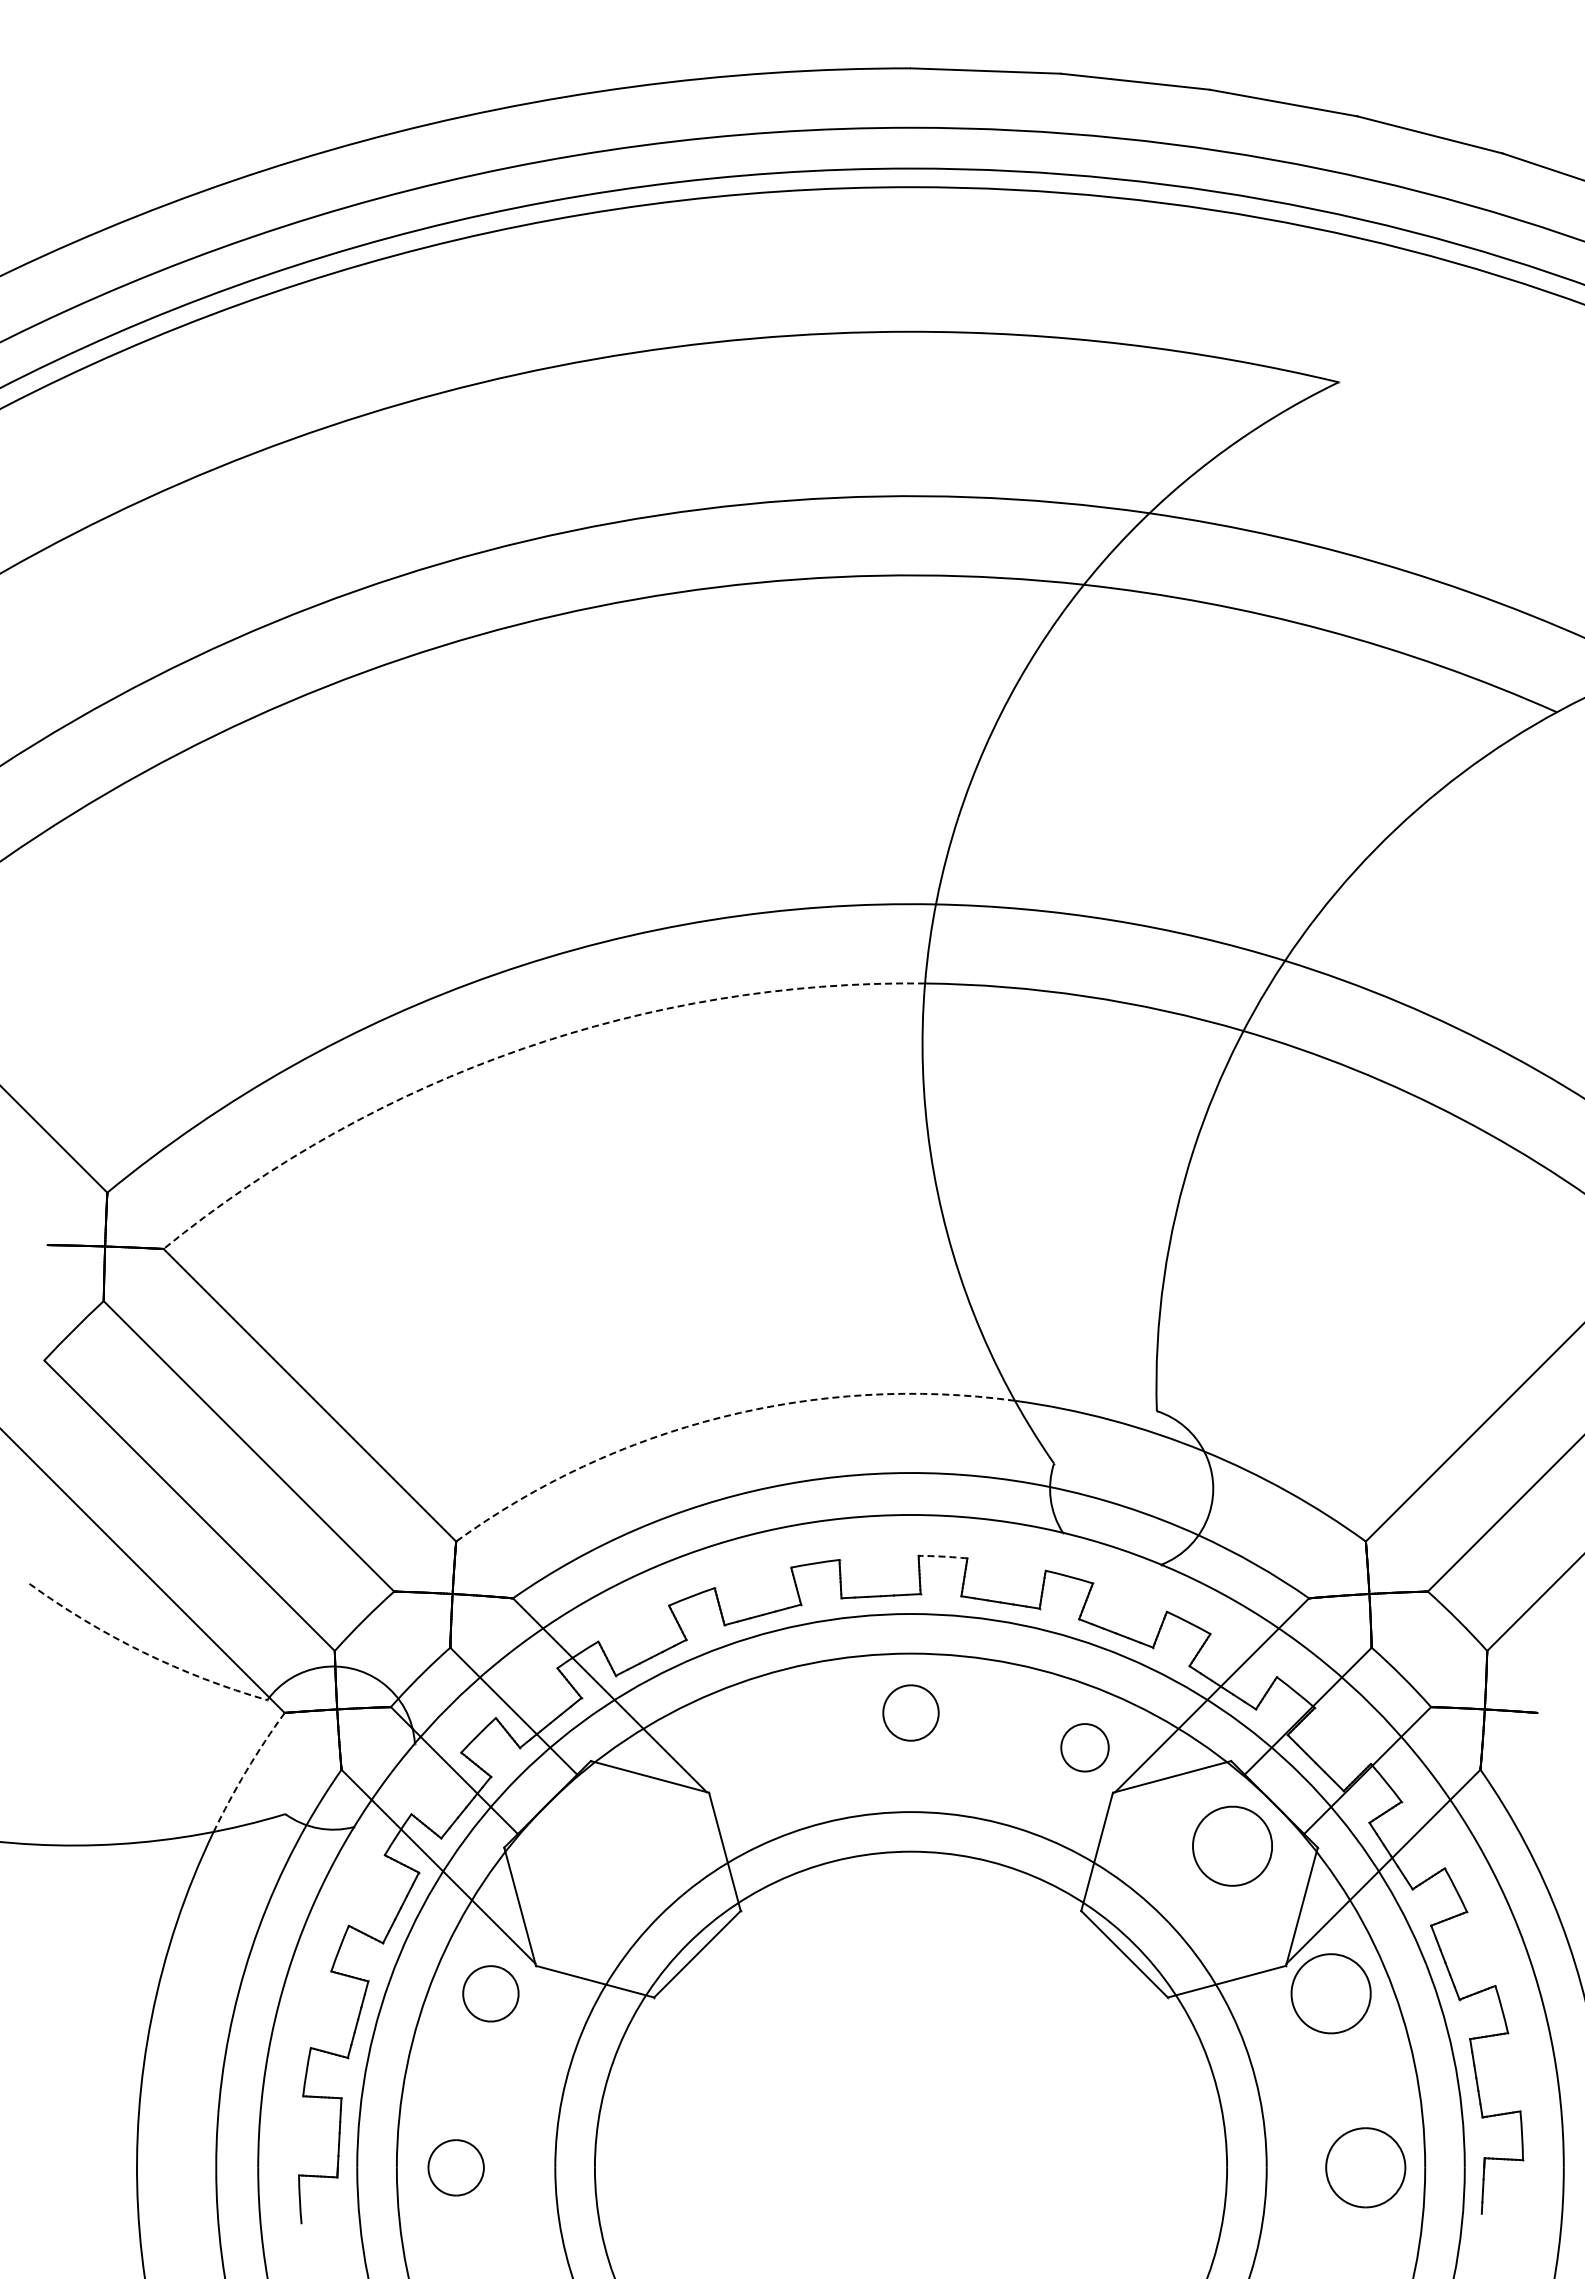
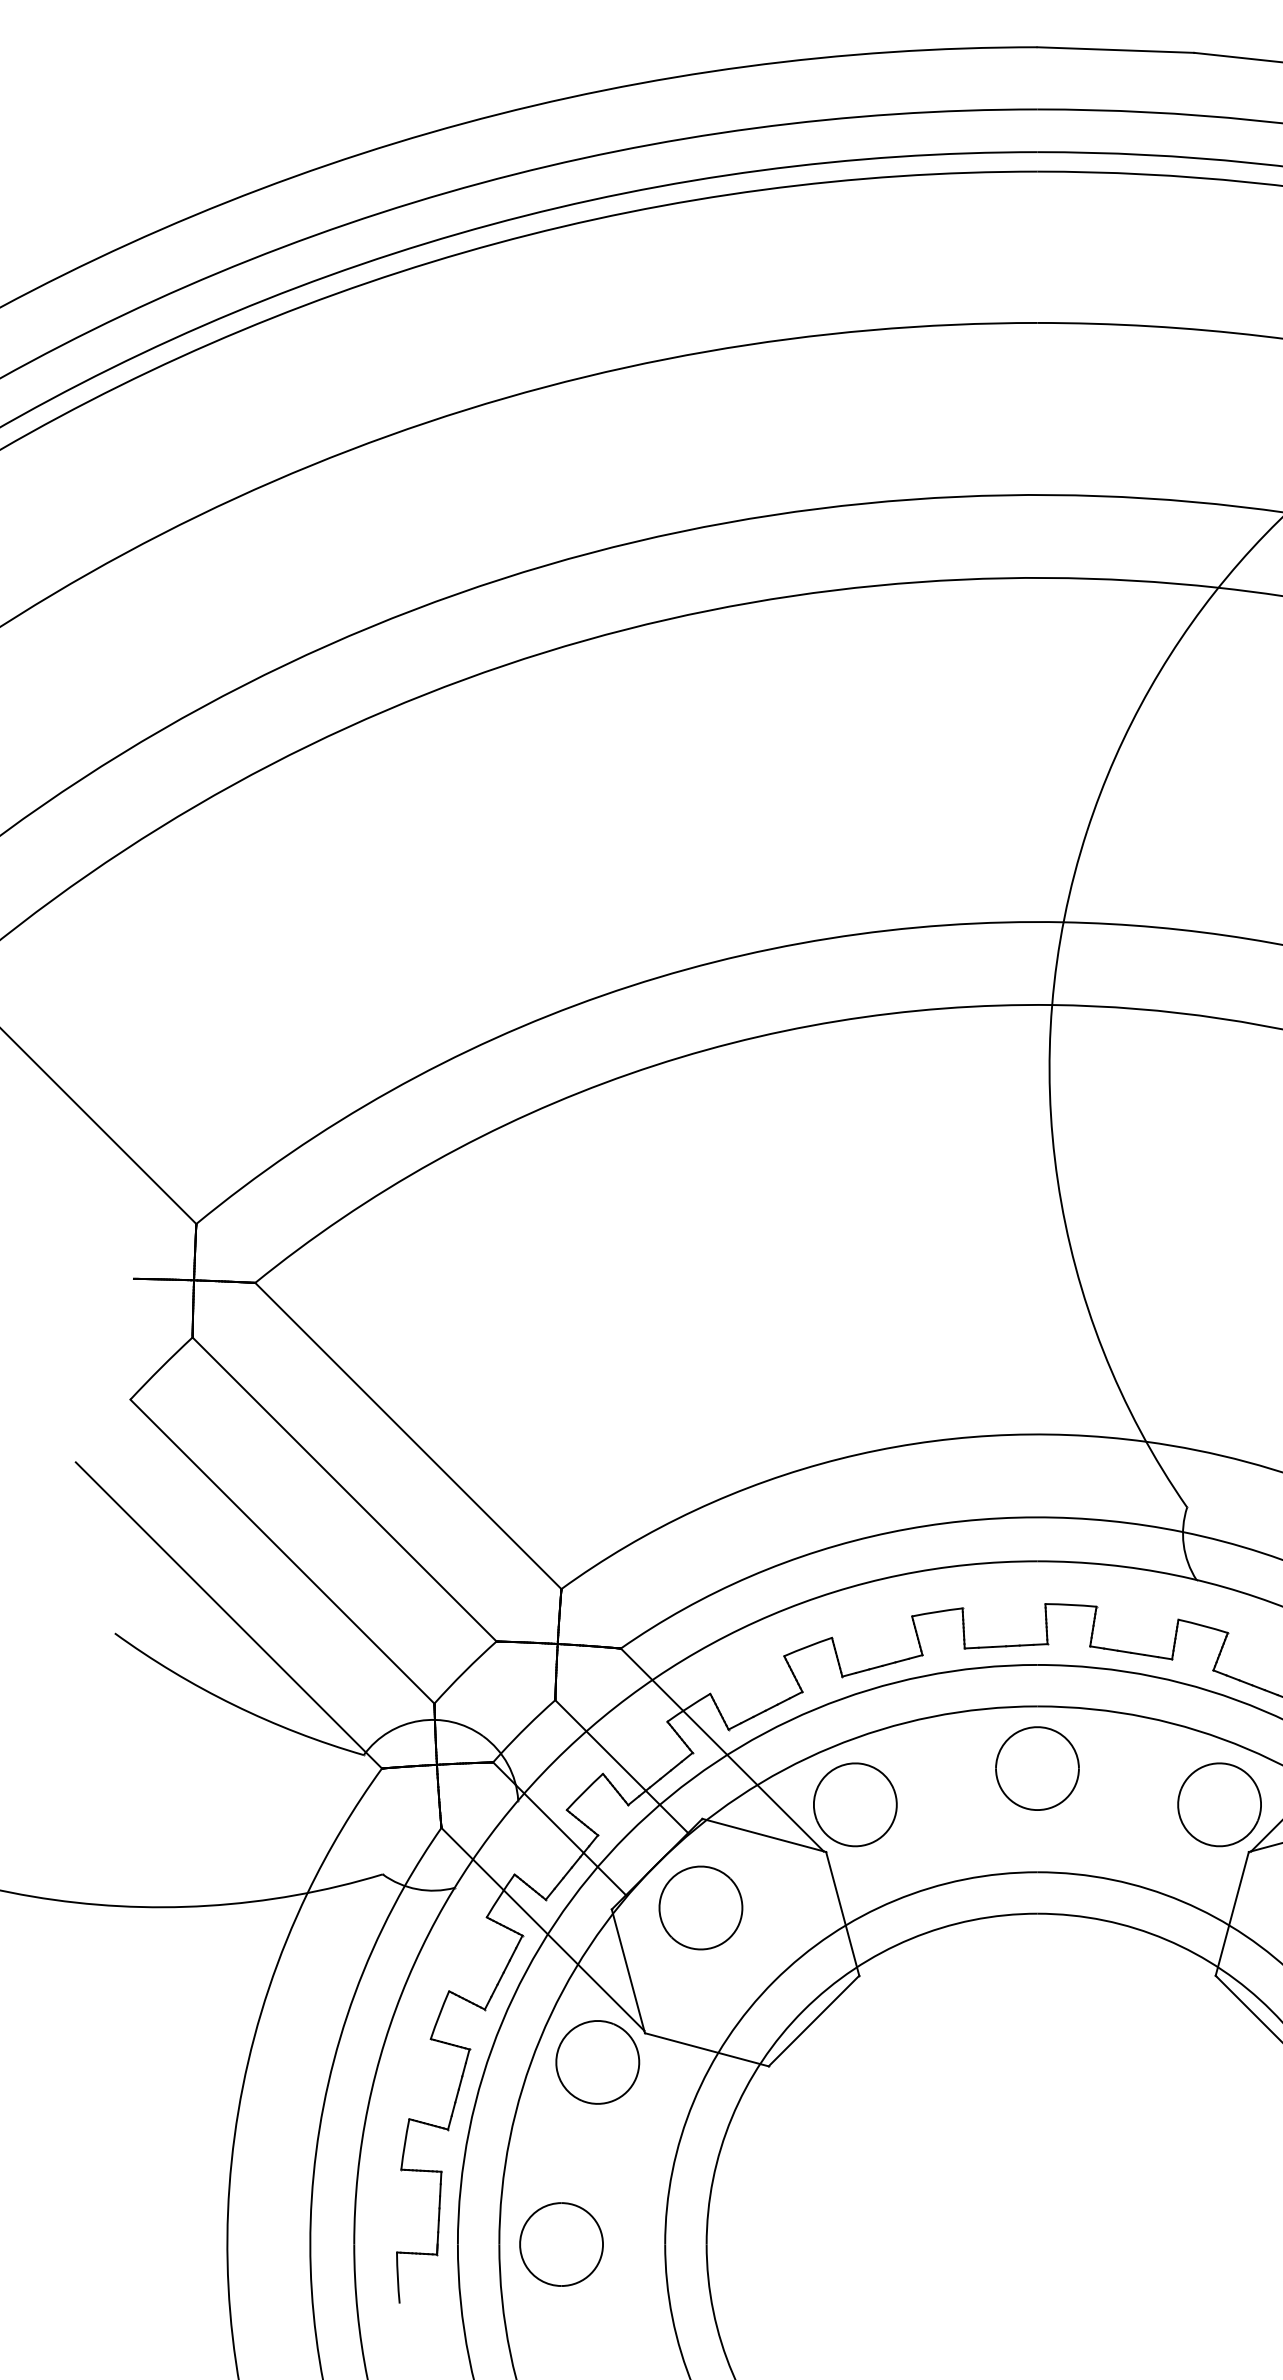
arc: (521, 1049) -> (629, 1074), dashed -> solid
arc: (721, 1417) -> (839, 1459), dashed -> solid
arc: (943, 1556) -> (1071, 1604), dashed -> solid
arc: (143, 1652) -> (234, 1705), dashed -> solid
part: (910, 1712) -> (1036, 1768), size x1.43
part: (736, 1747) -> (854, 1804), added
part: (1084, 1747) -> (1219, 1804), size x1.67
arc: (246, 1770) -> (341, 1828), dashed -> solid
part: (589, 1845) -> (700, 1907), added
part: (490, 1993) -> (597, 2062), size x1.43
part: (455, 2167) -> (560, 2244), size x1.43

